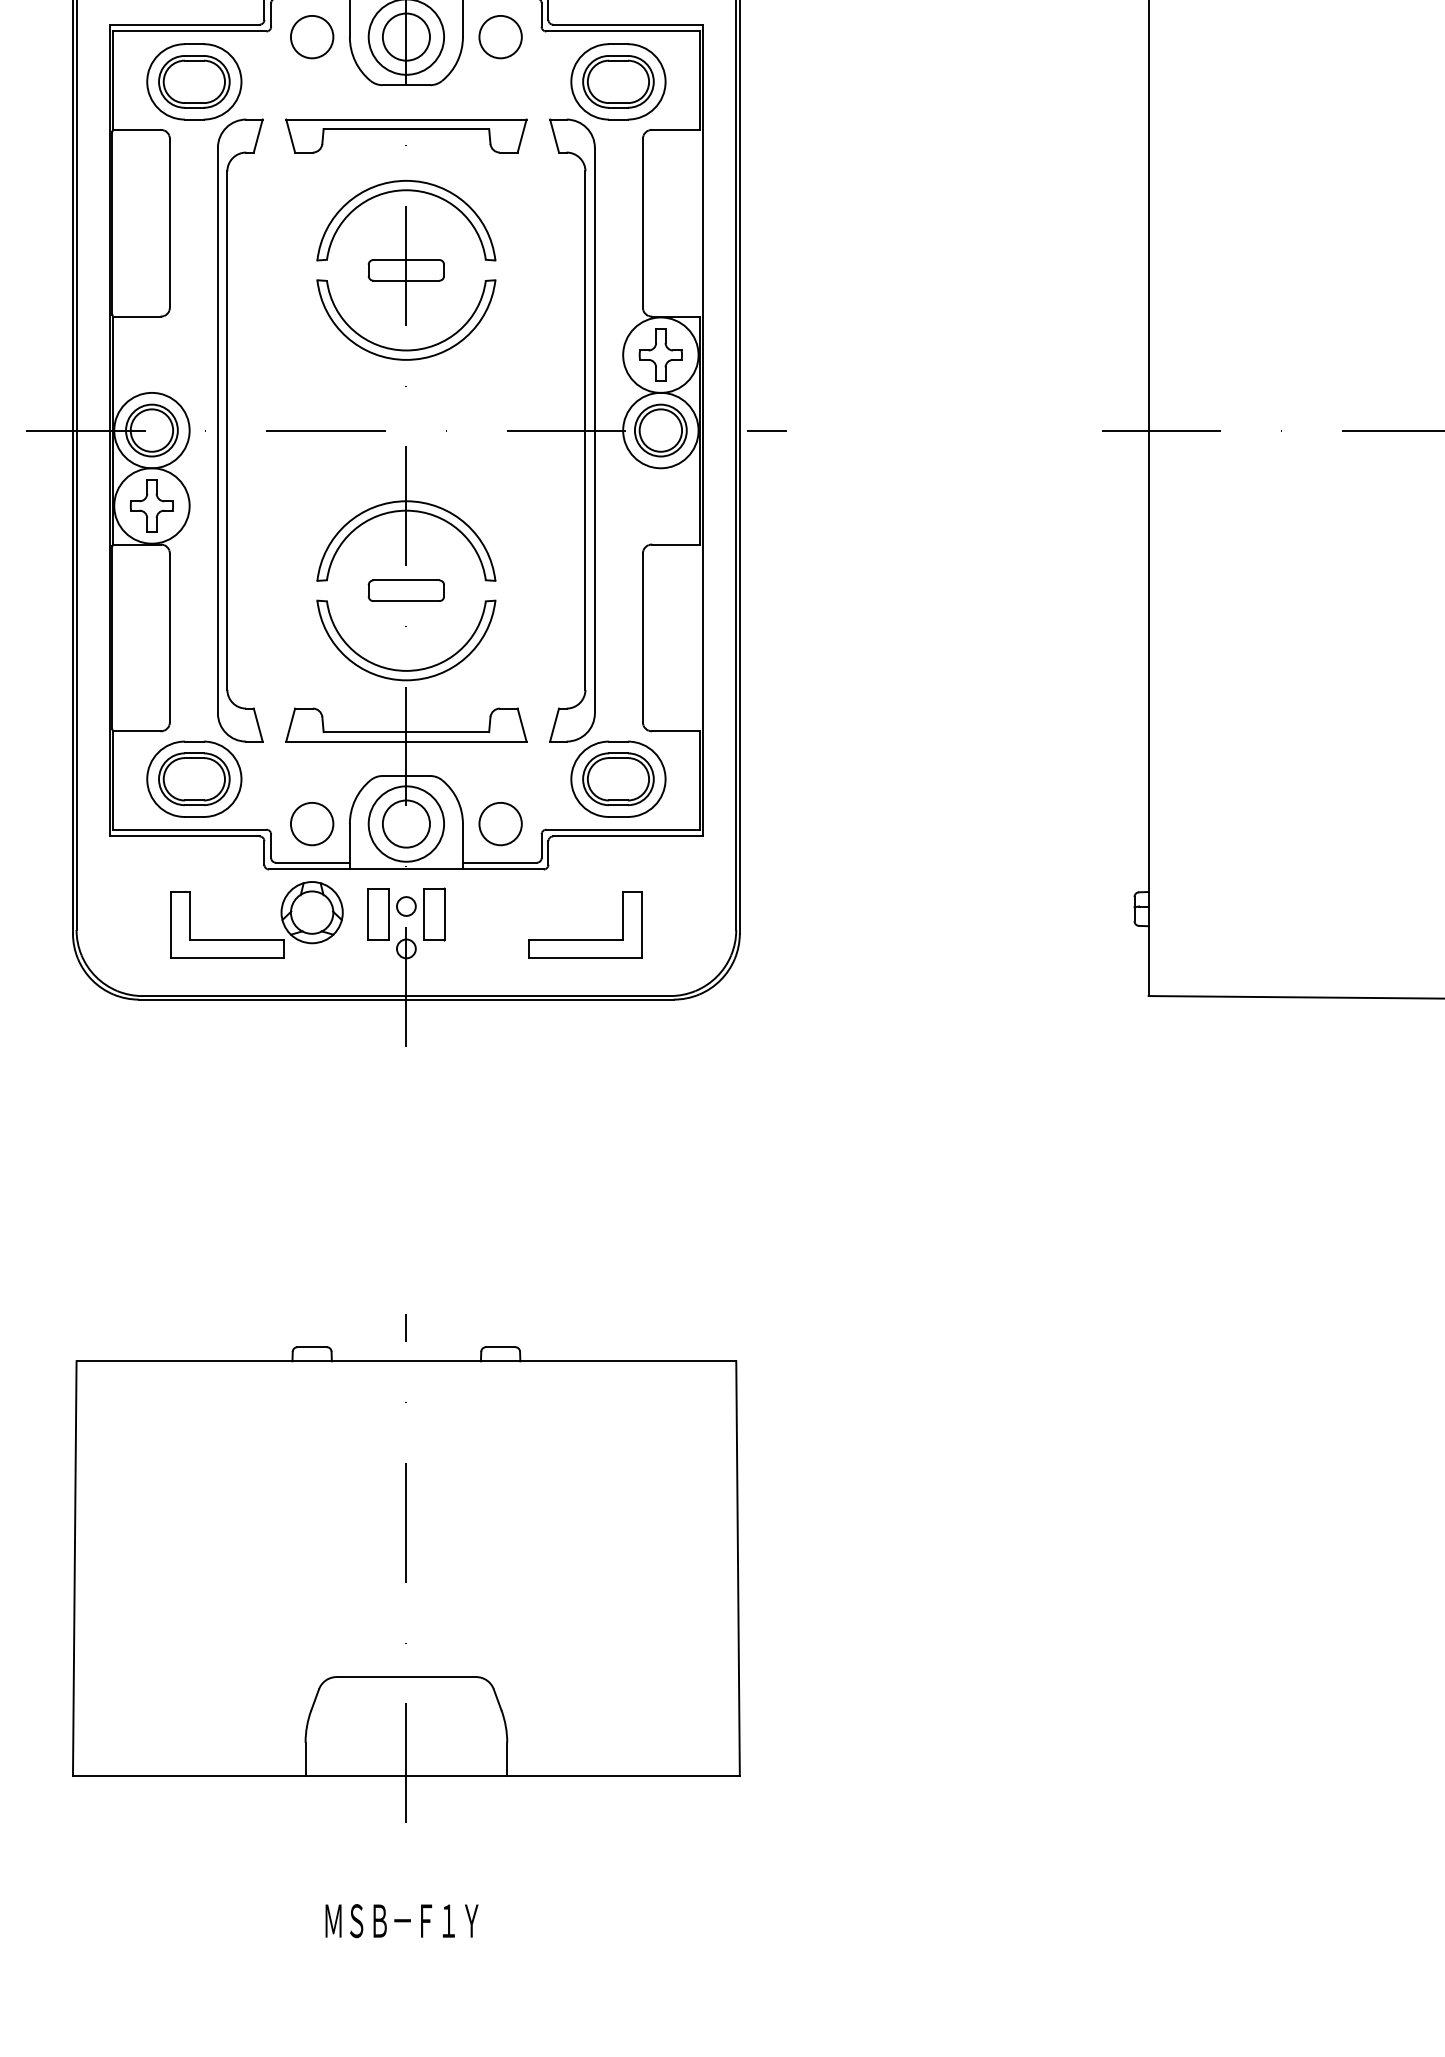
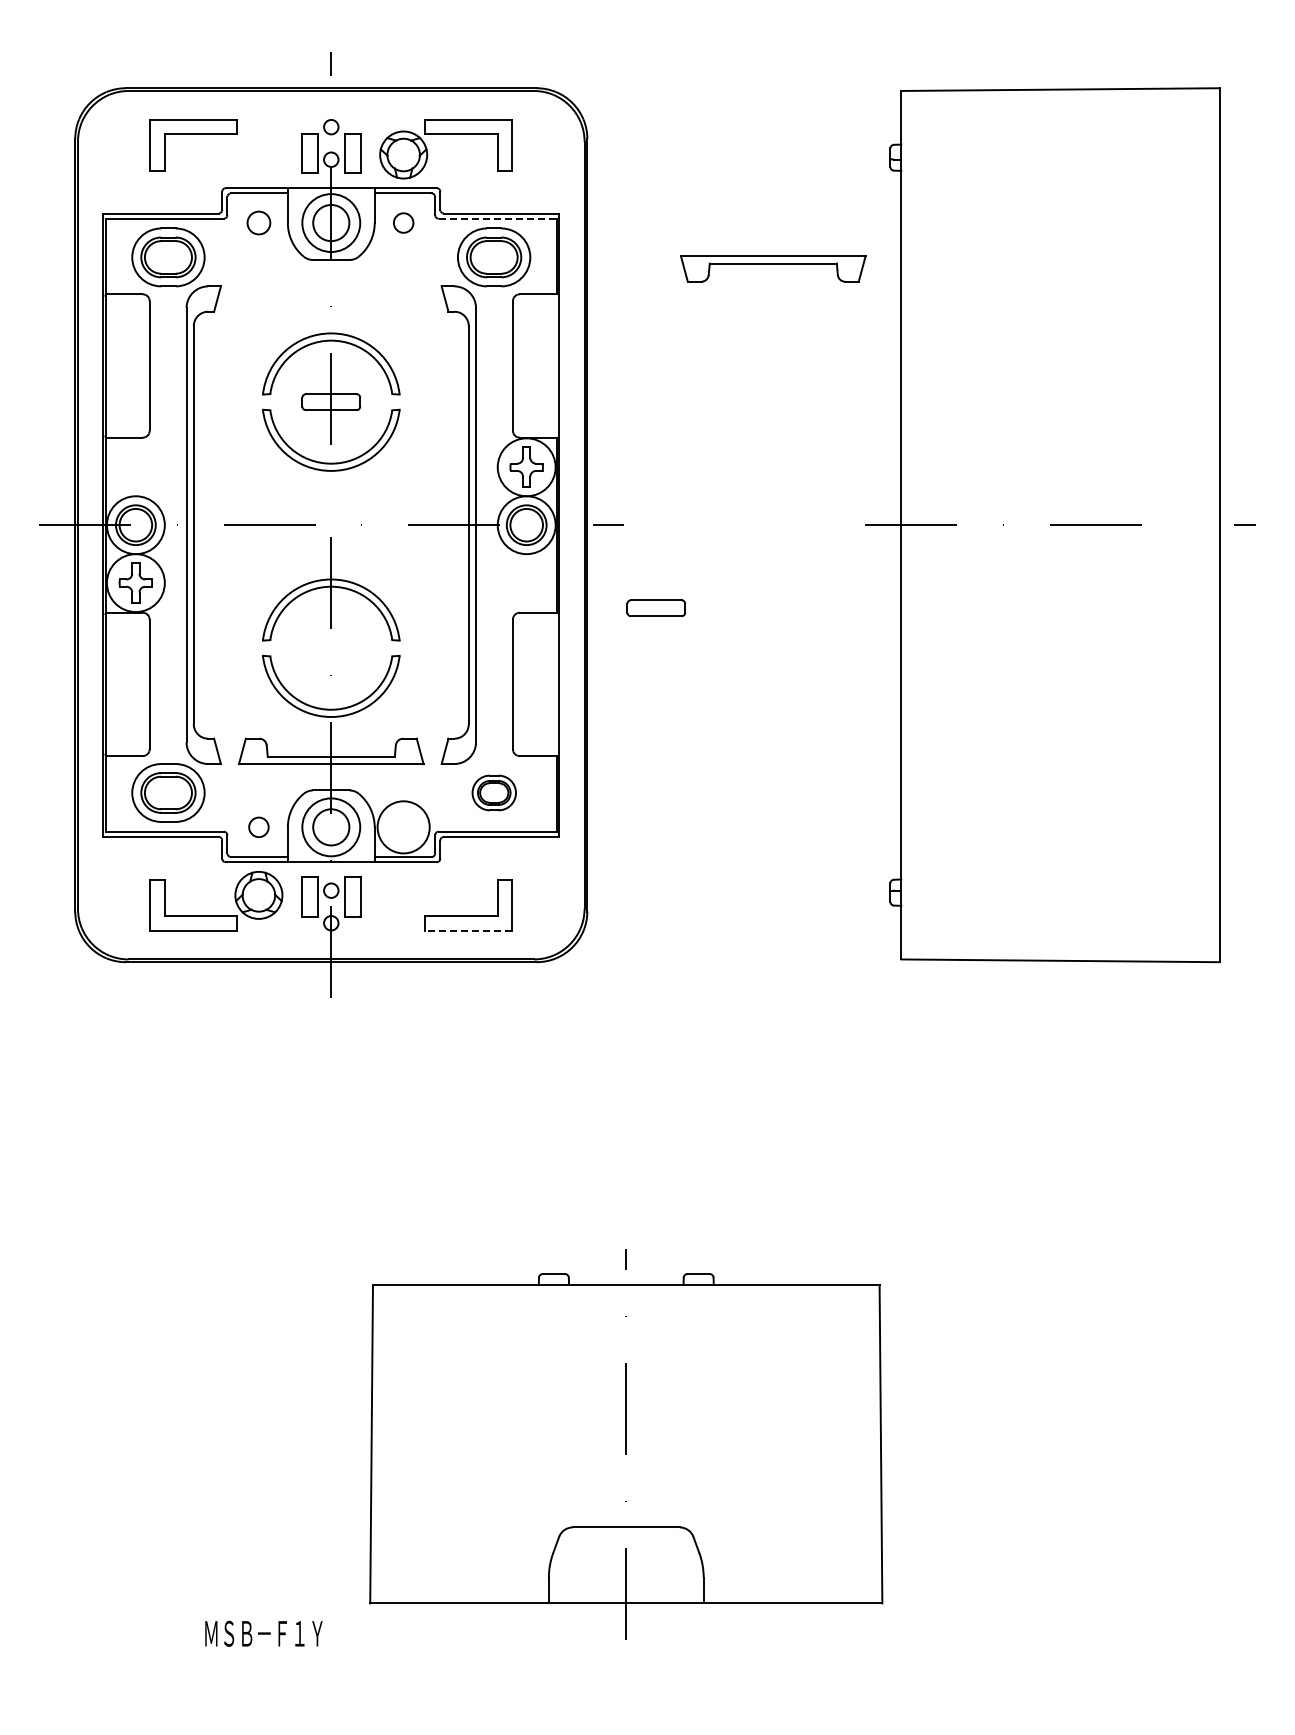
line: (622, 31) -> (497, 218), solid -> dashed
circle: (311, 36) -> (258, 222), size x0.7
circle: (500, 36) -> (403, 222), size x0.6
part: (406, 135) -> (773, 268), moved
part: (406, 591) -> (656, 608), moved
part: (618, 778) -> (494, 792), size x0.6
circle: (311, 824) -> (258, 827), size x0.6
circle: (500, 824) -> (403, 827), size x1.6
line: (585, 958) -> (468, 930), solid -> dashed
part: (406, 1569) -> (626, 1444), moved
text: (401, 1920) -> (263, 1633), moved

